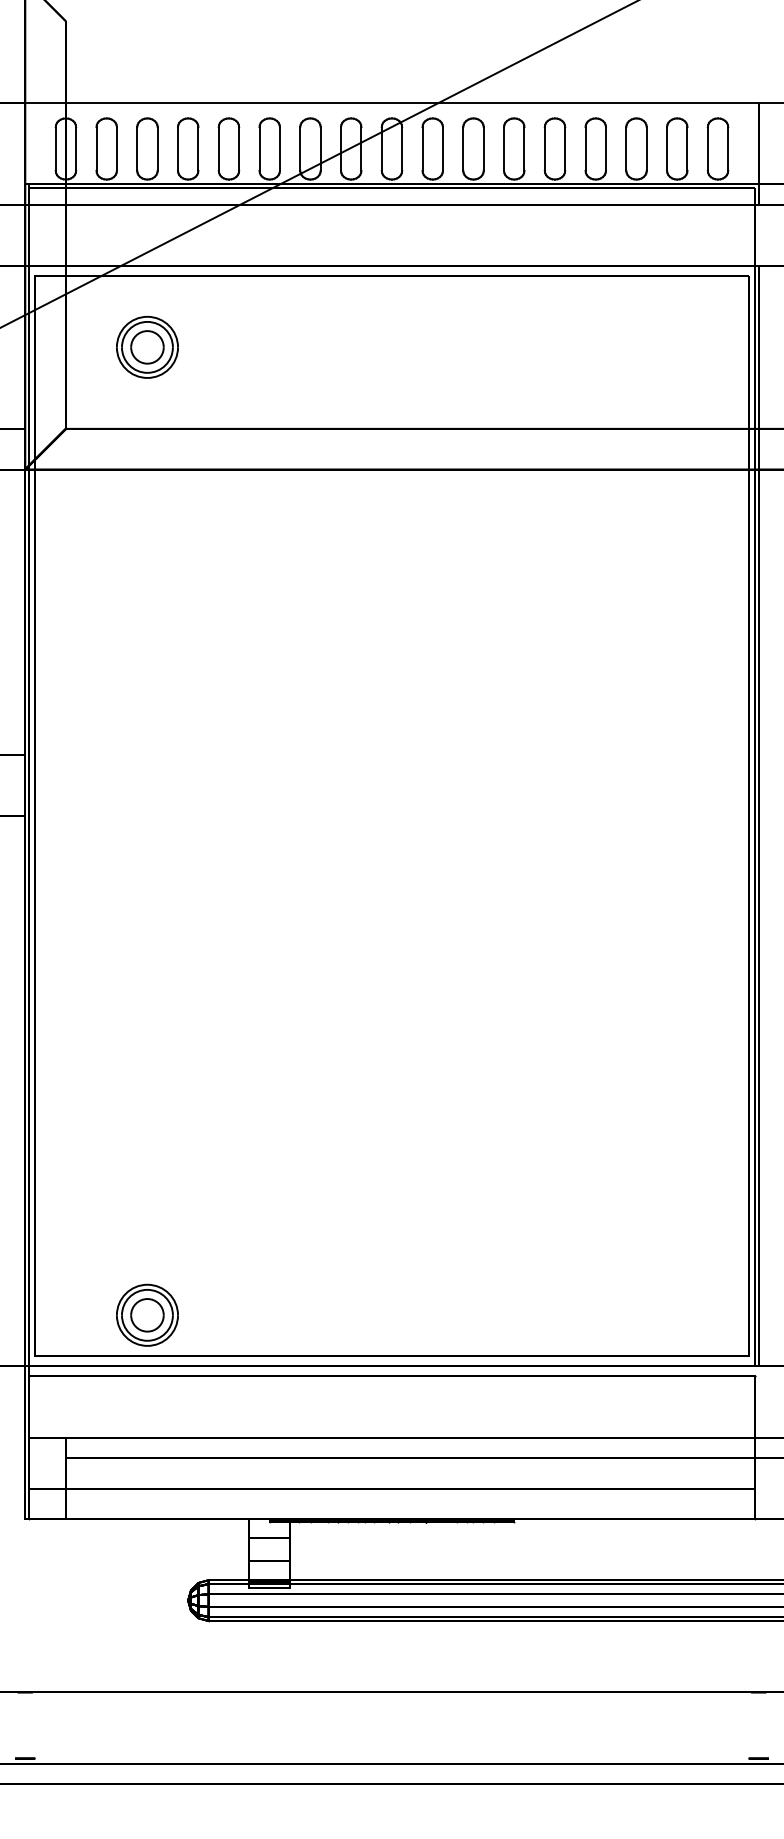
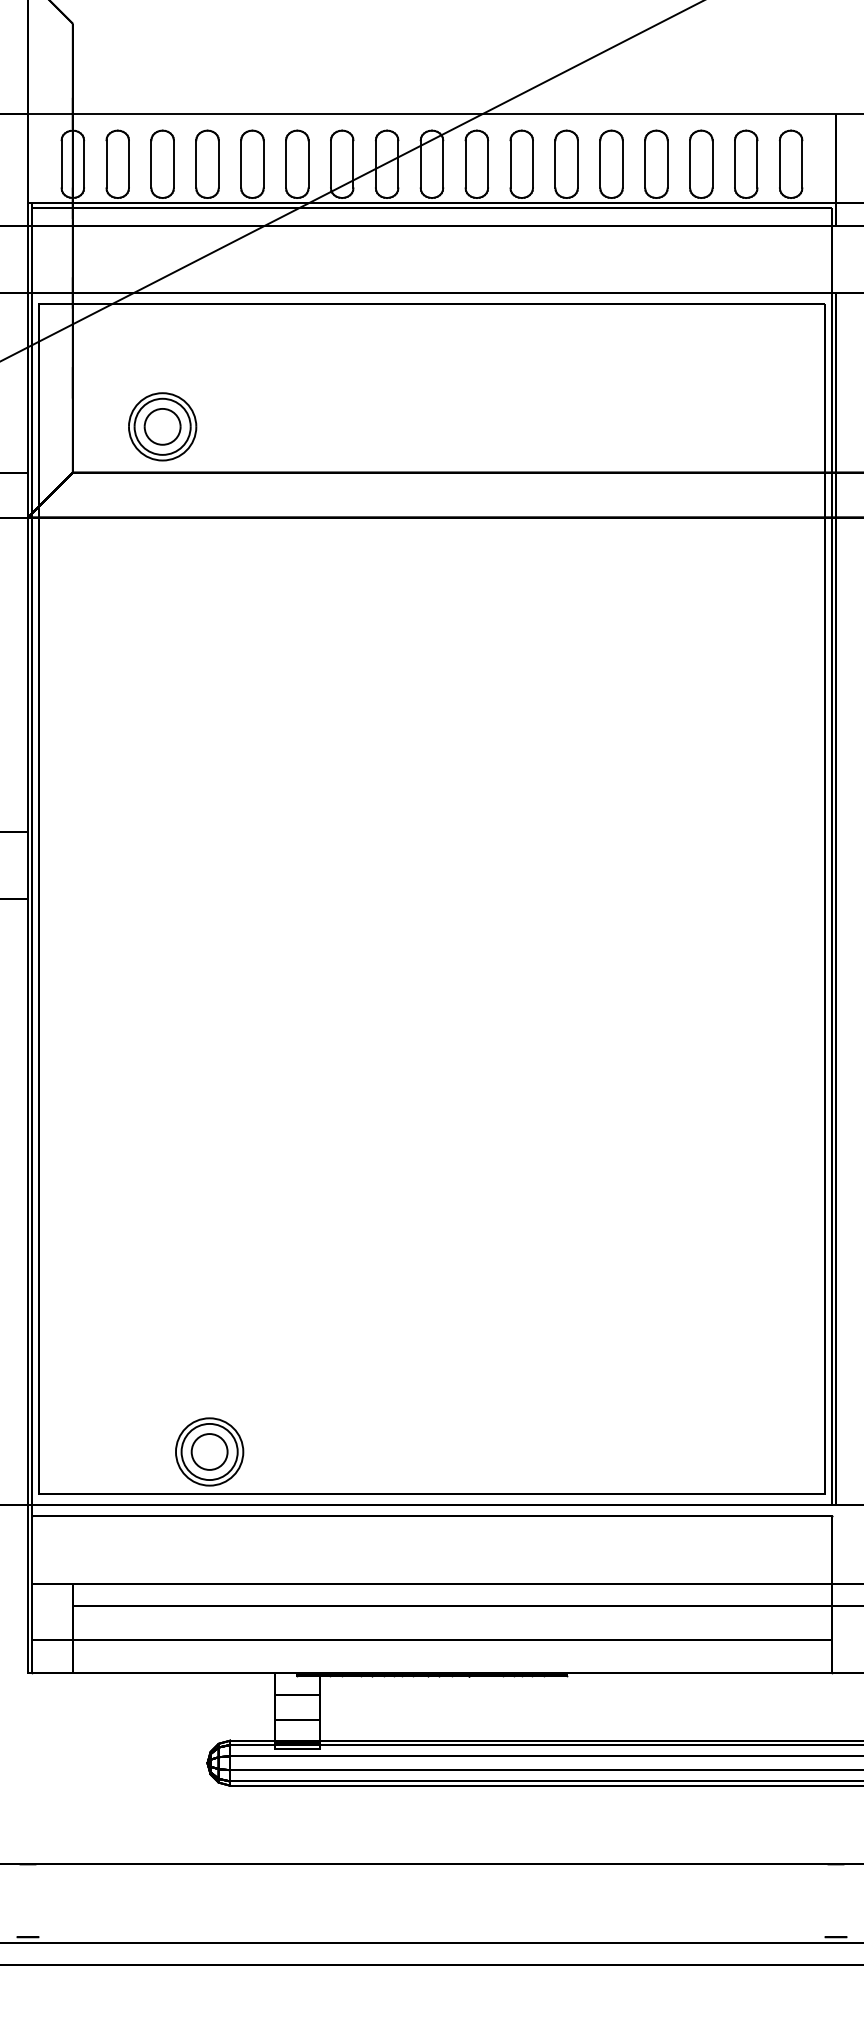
part: (147, 347) -> (162, 426), moved
part: (147, 1314) -> (209, 1451), moved

